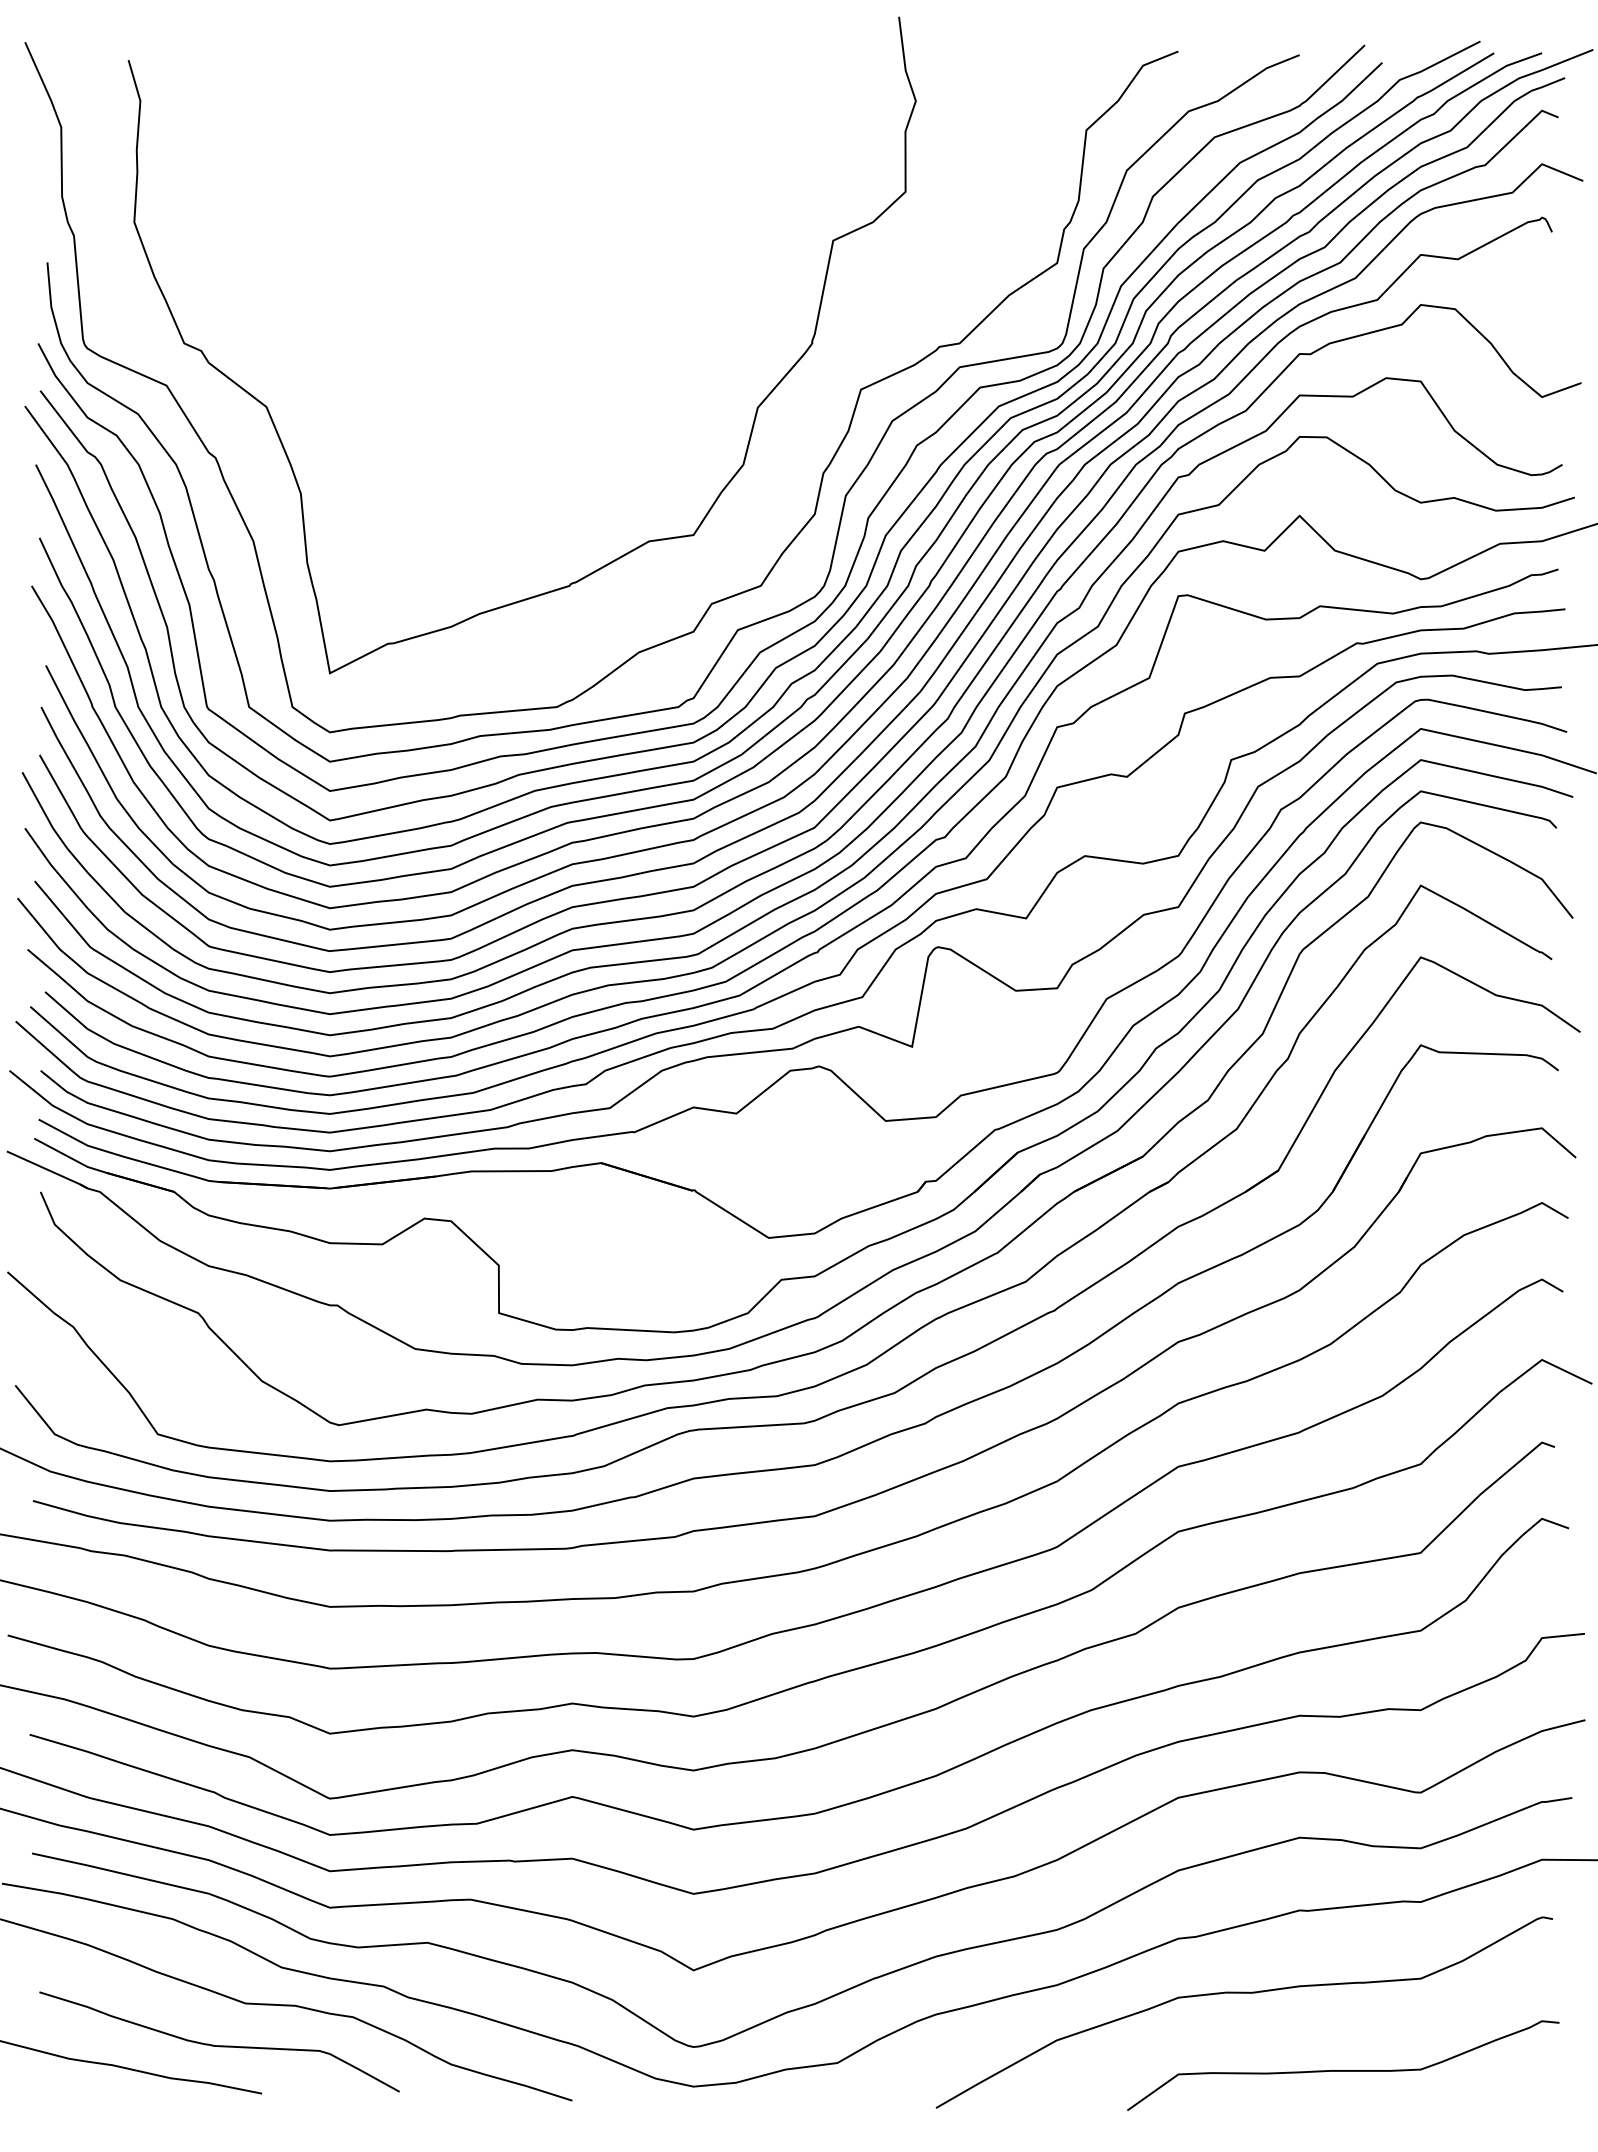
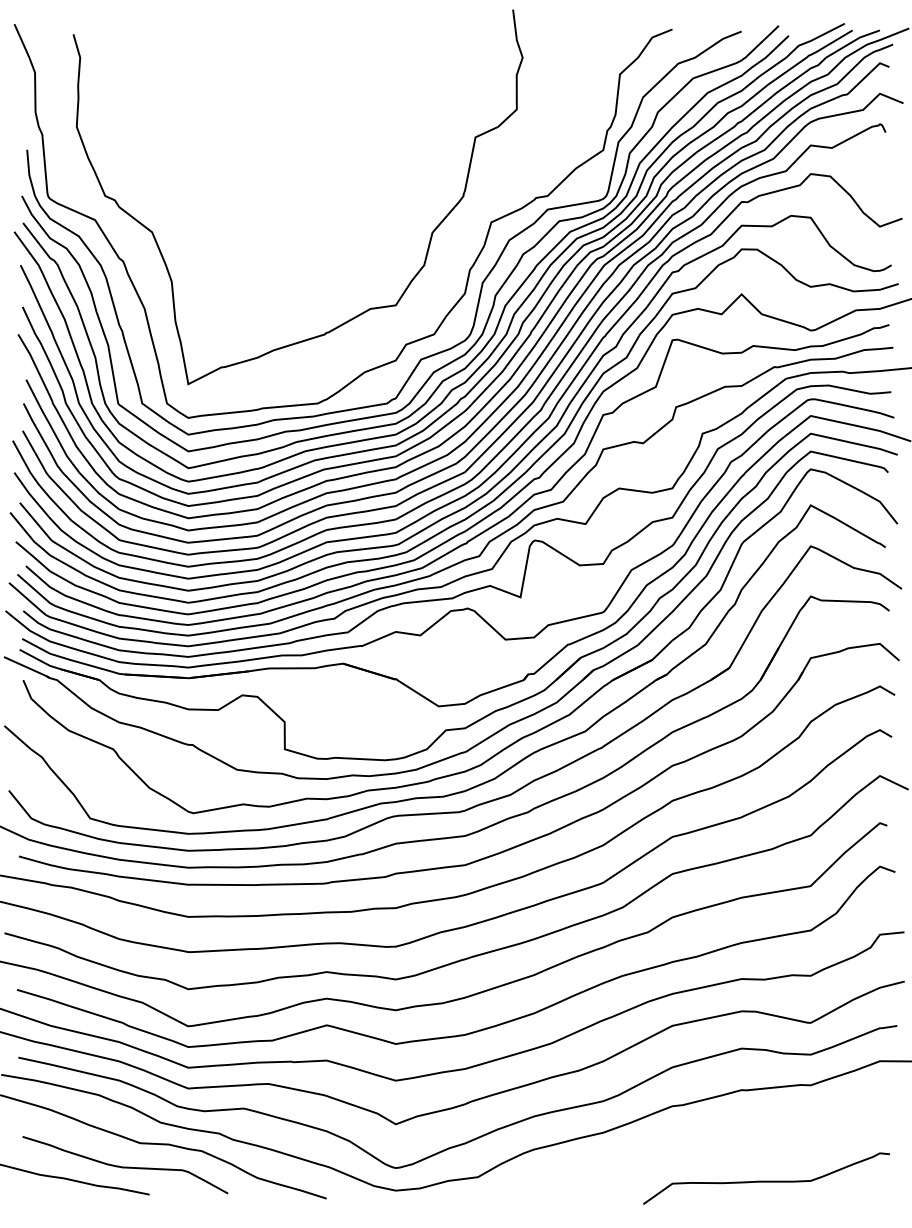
curve: (1245, 1993) -> (710, 1137), removed

